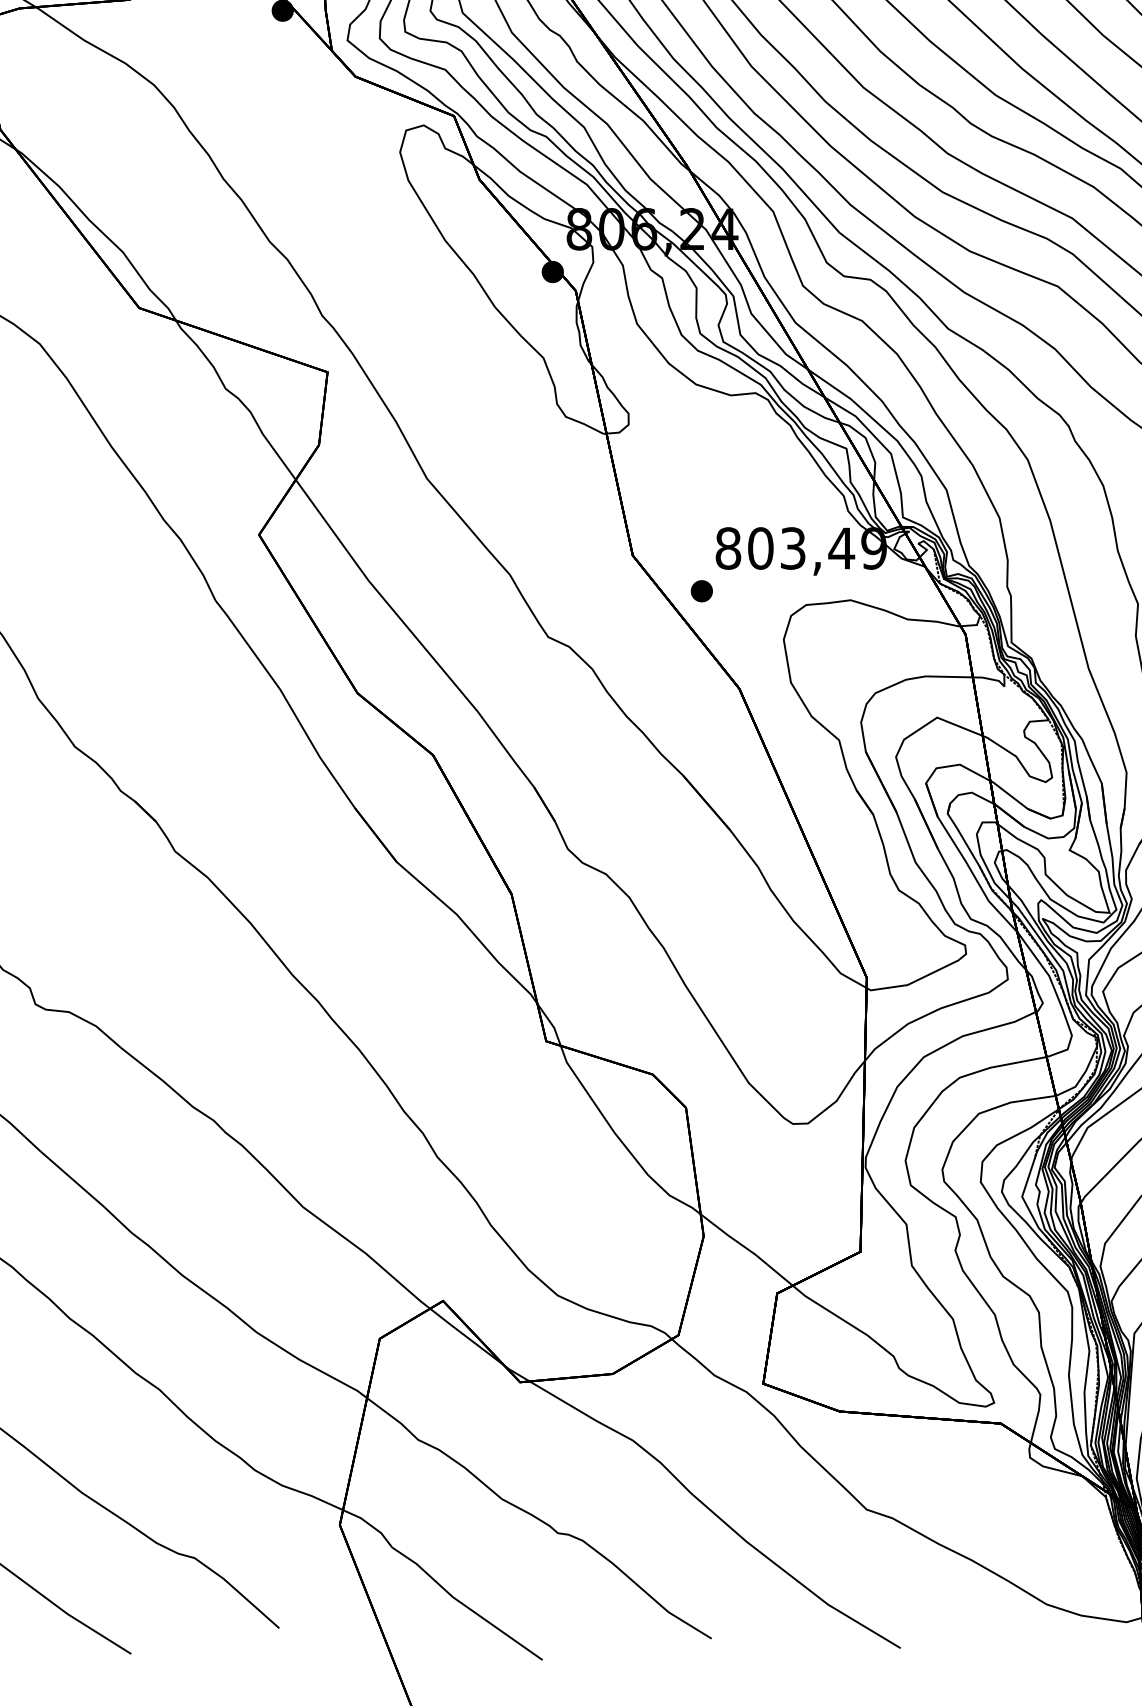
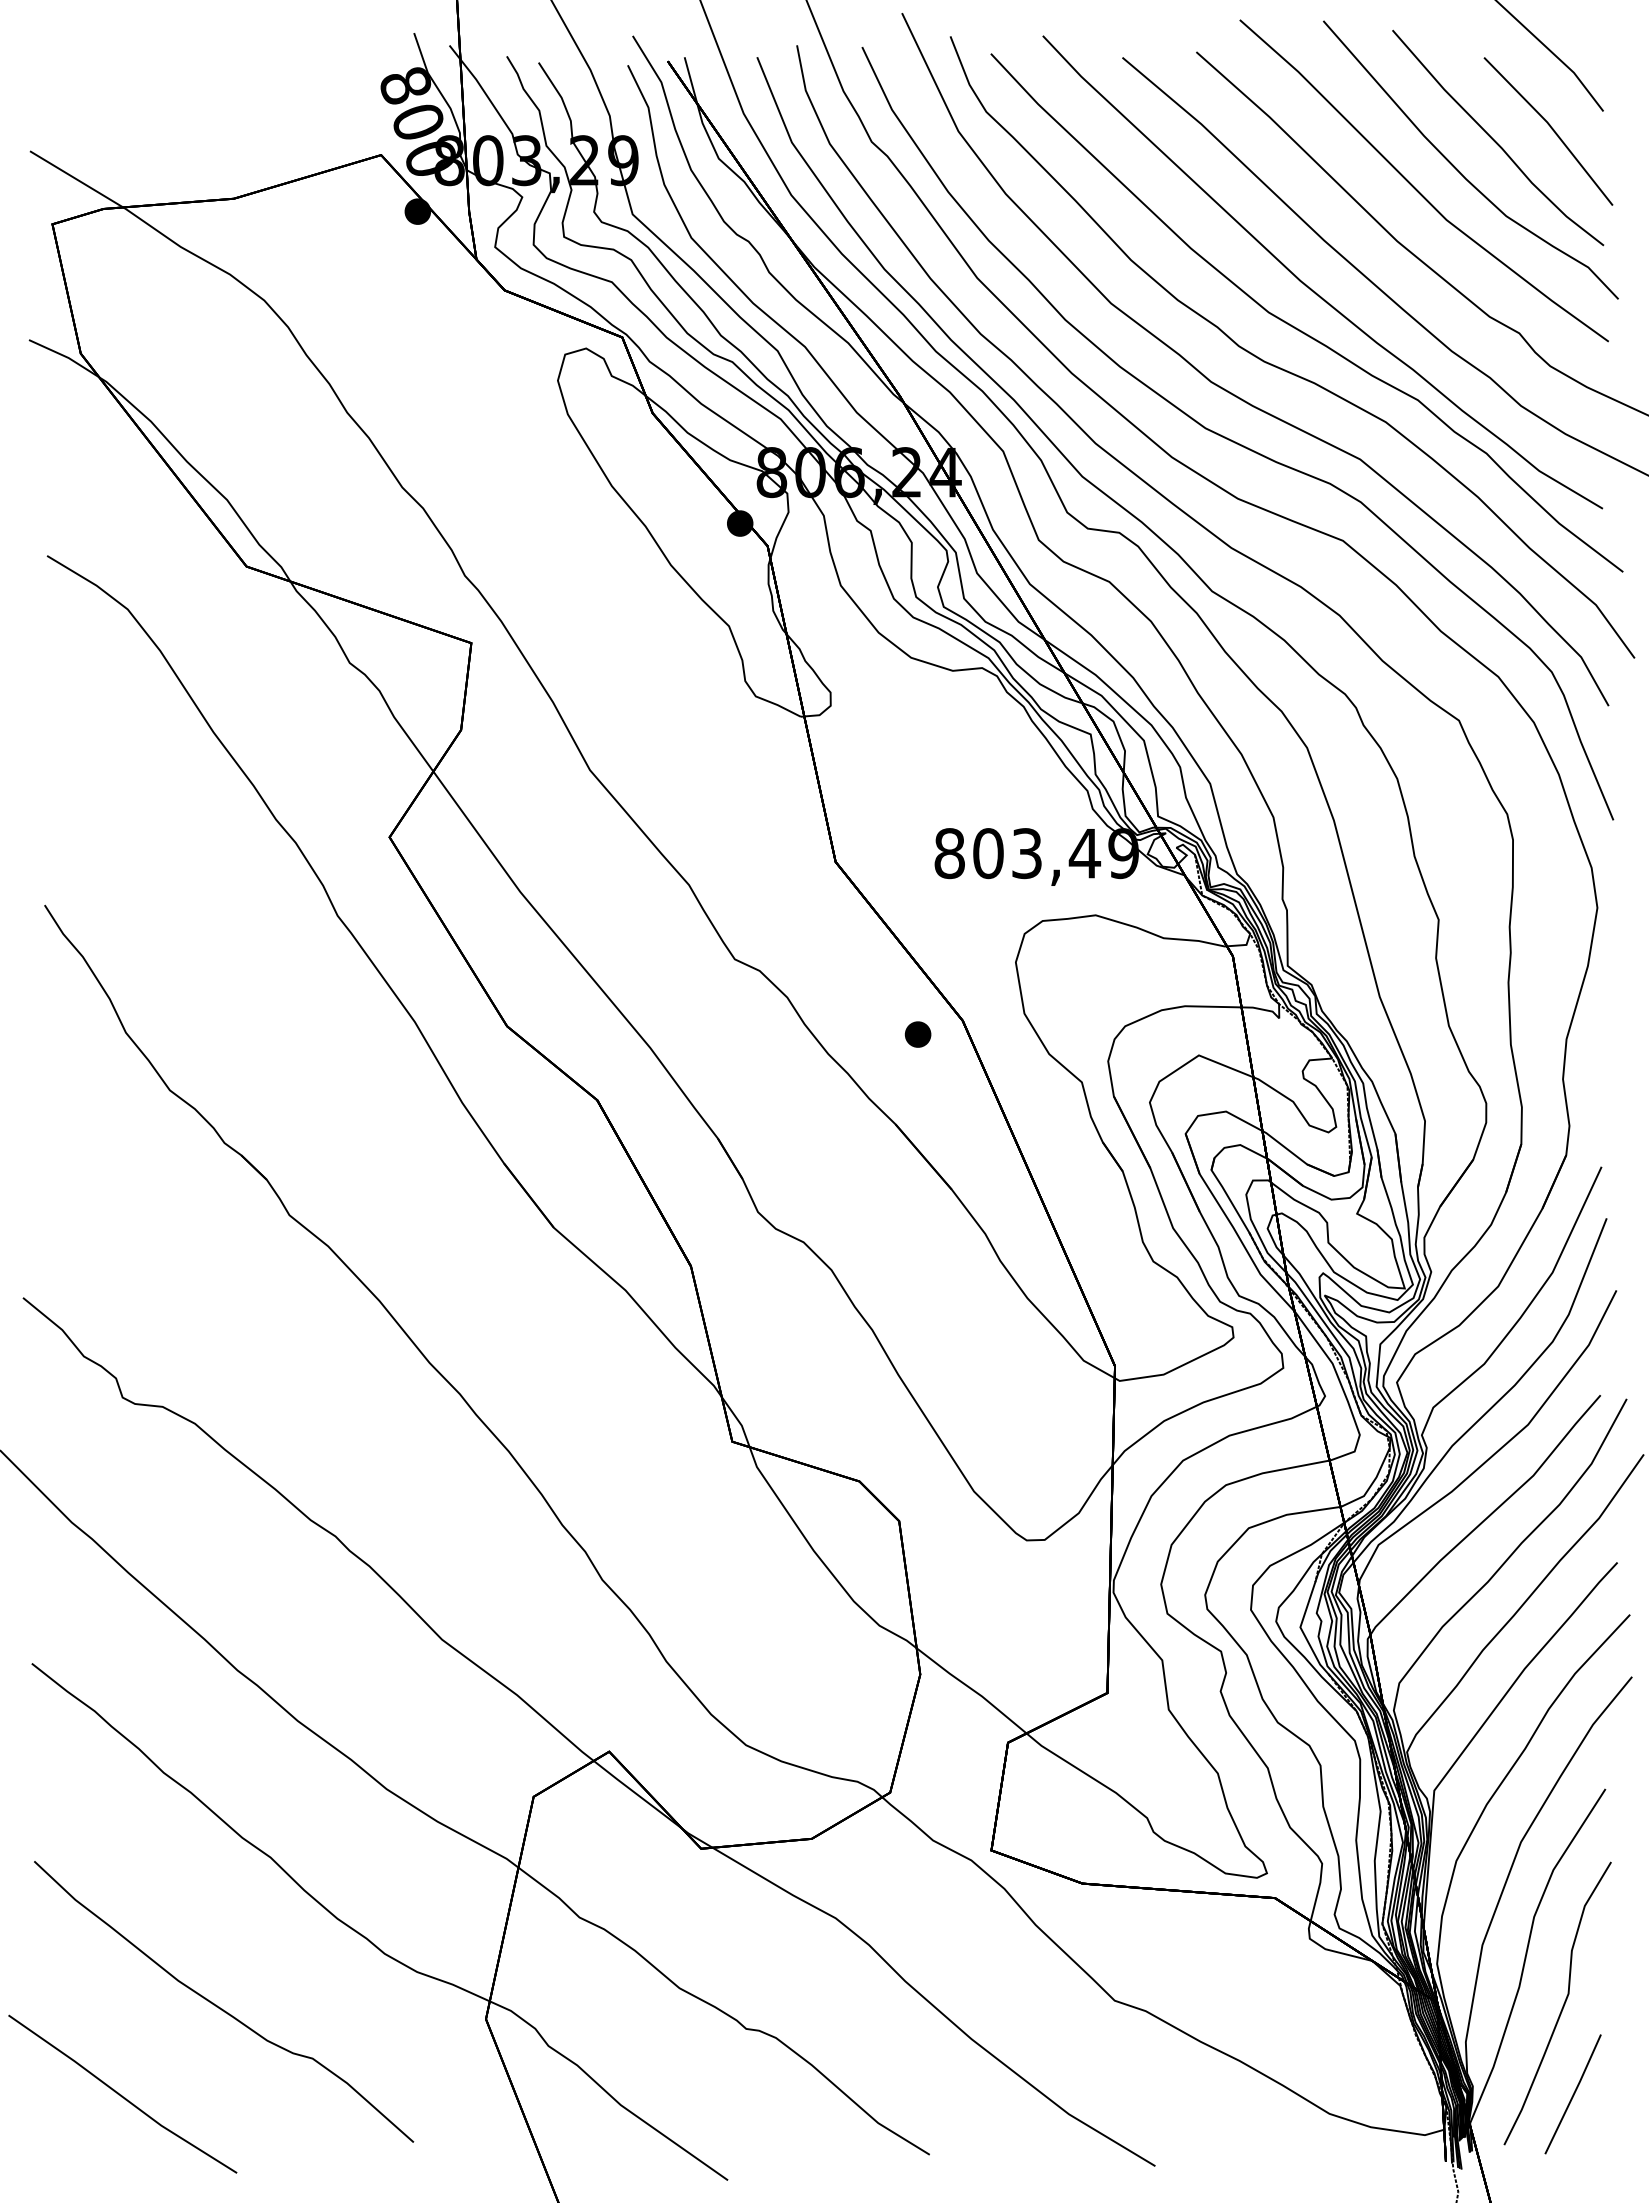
part: (701, 591) -> (917, 1034), moved

